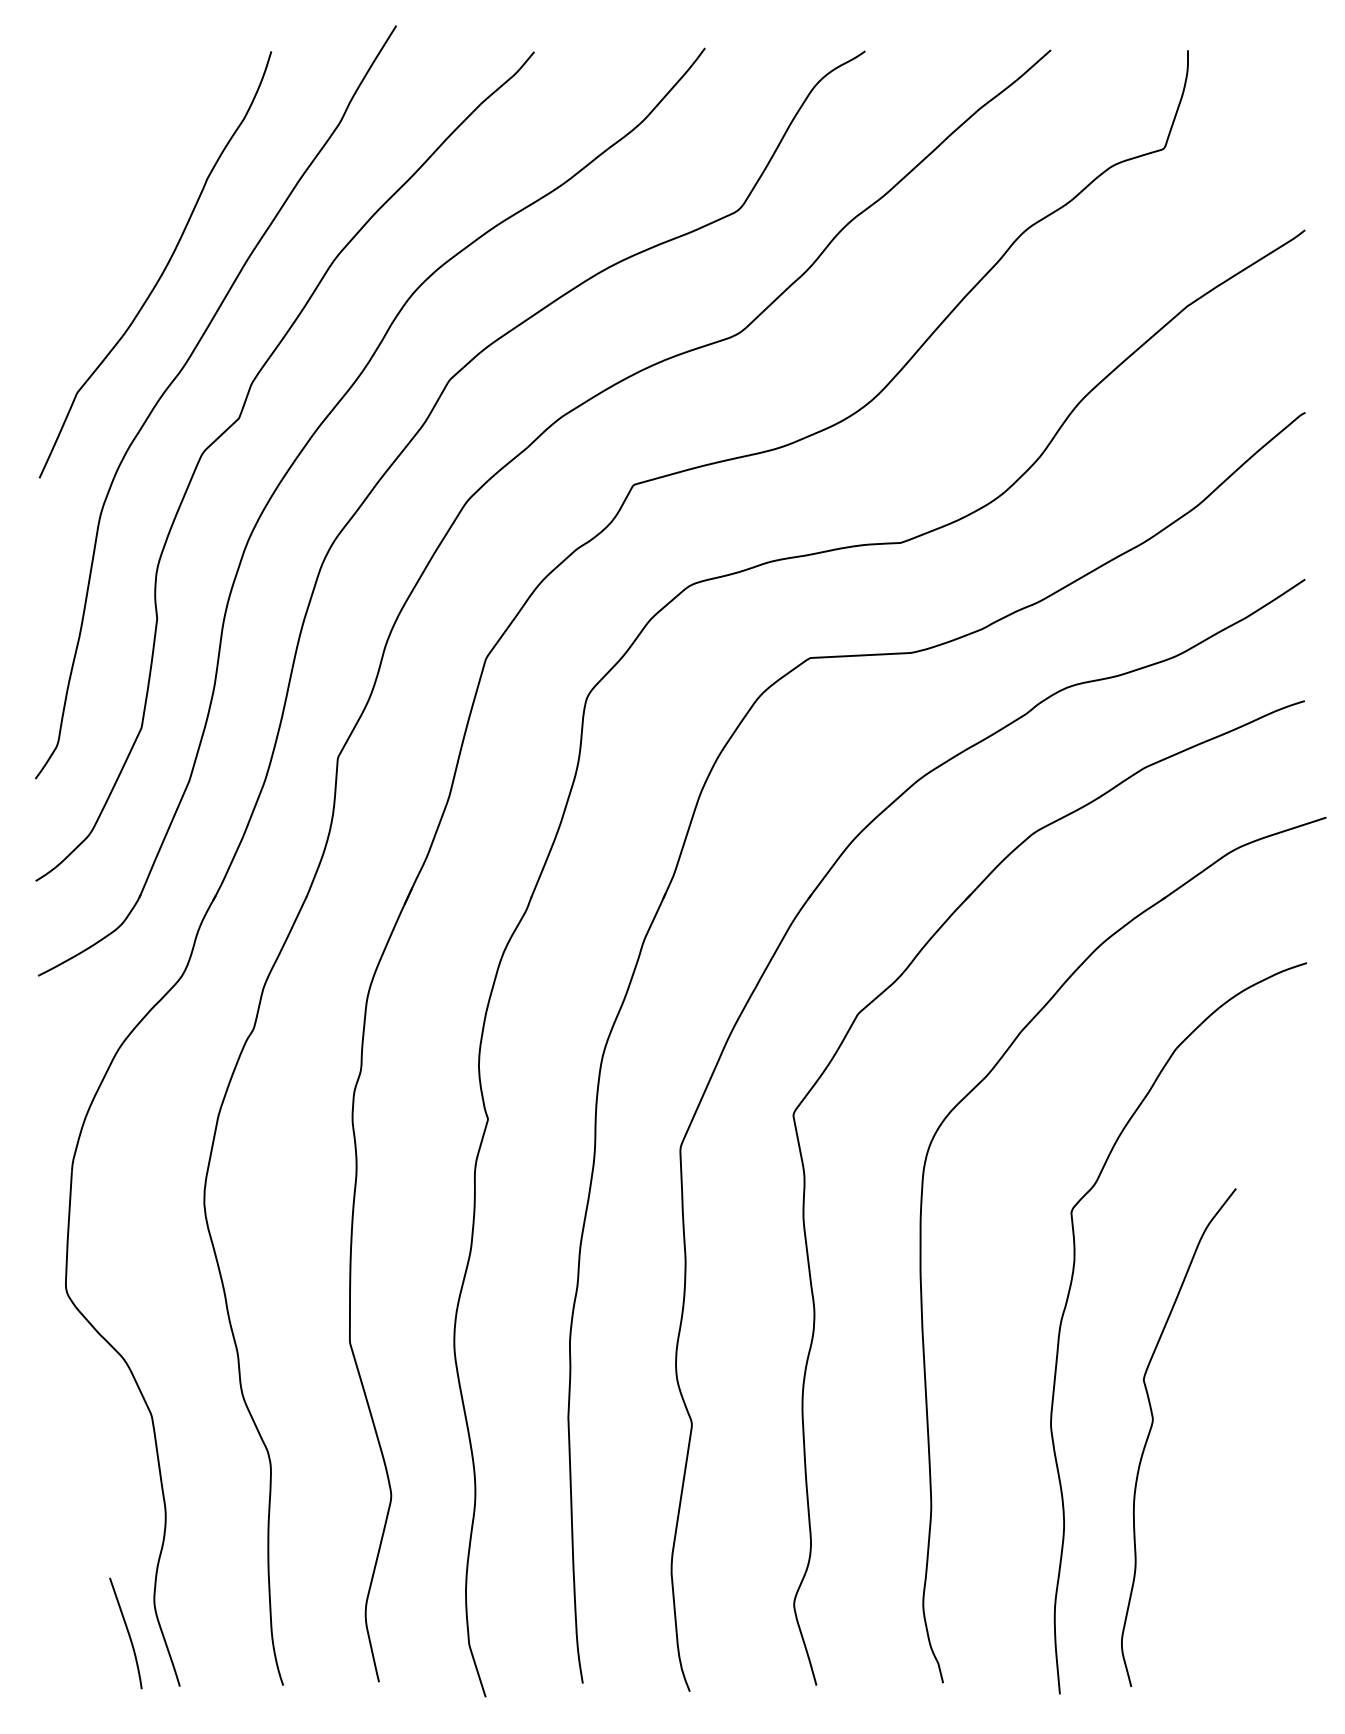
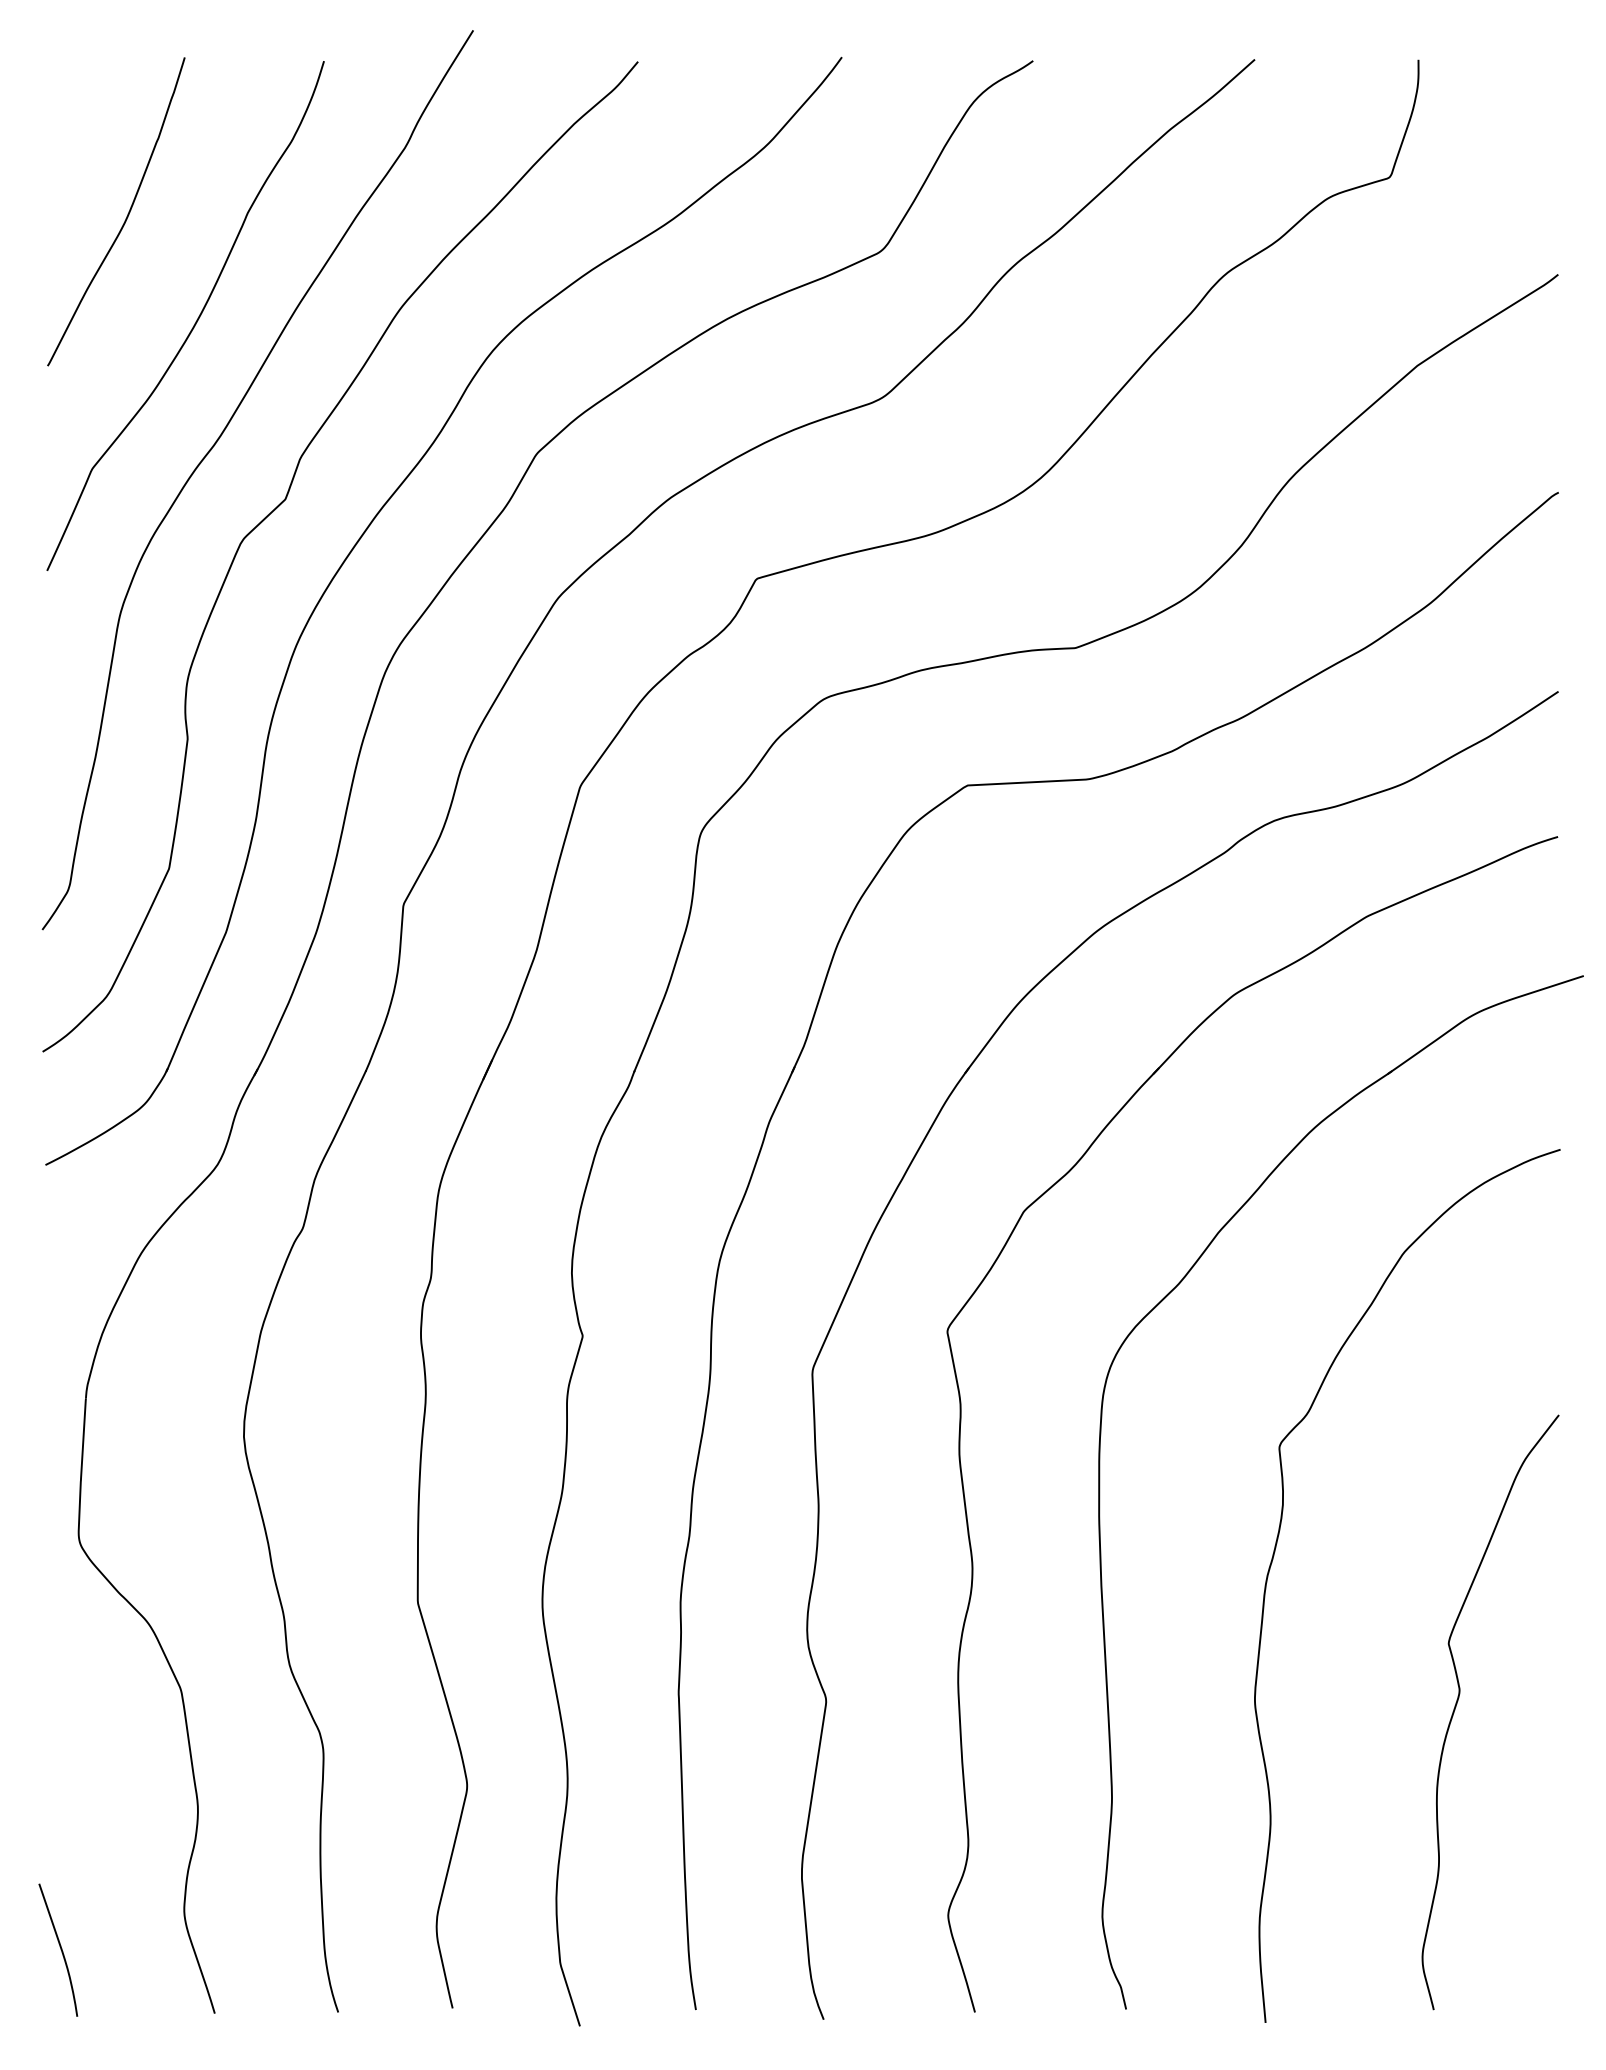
curve: (106, 178) -> (127, 213), added
curve: (1151, 1428) -> (1458, 1701), moved
curve: (127, 1632) -> (60, 1949), moved

